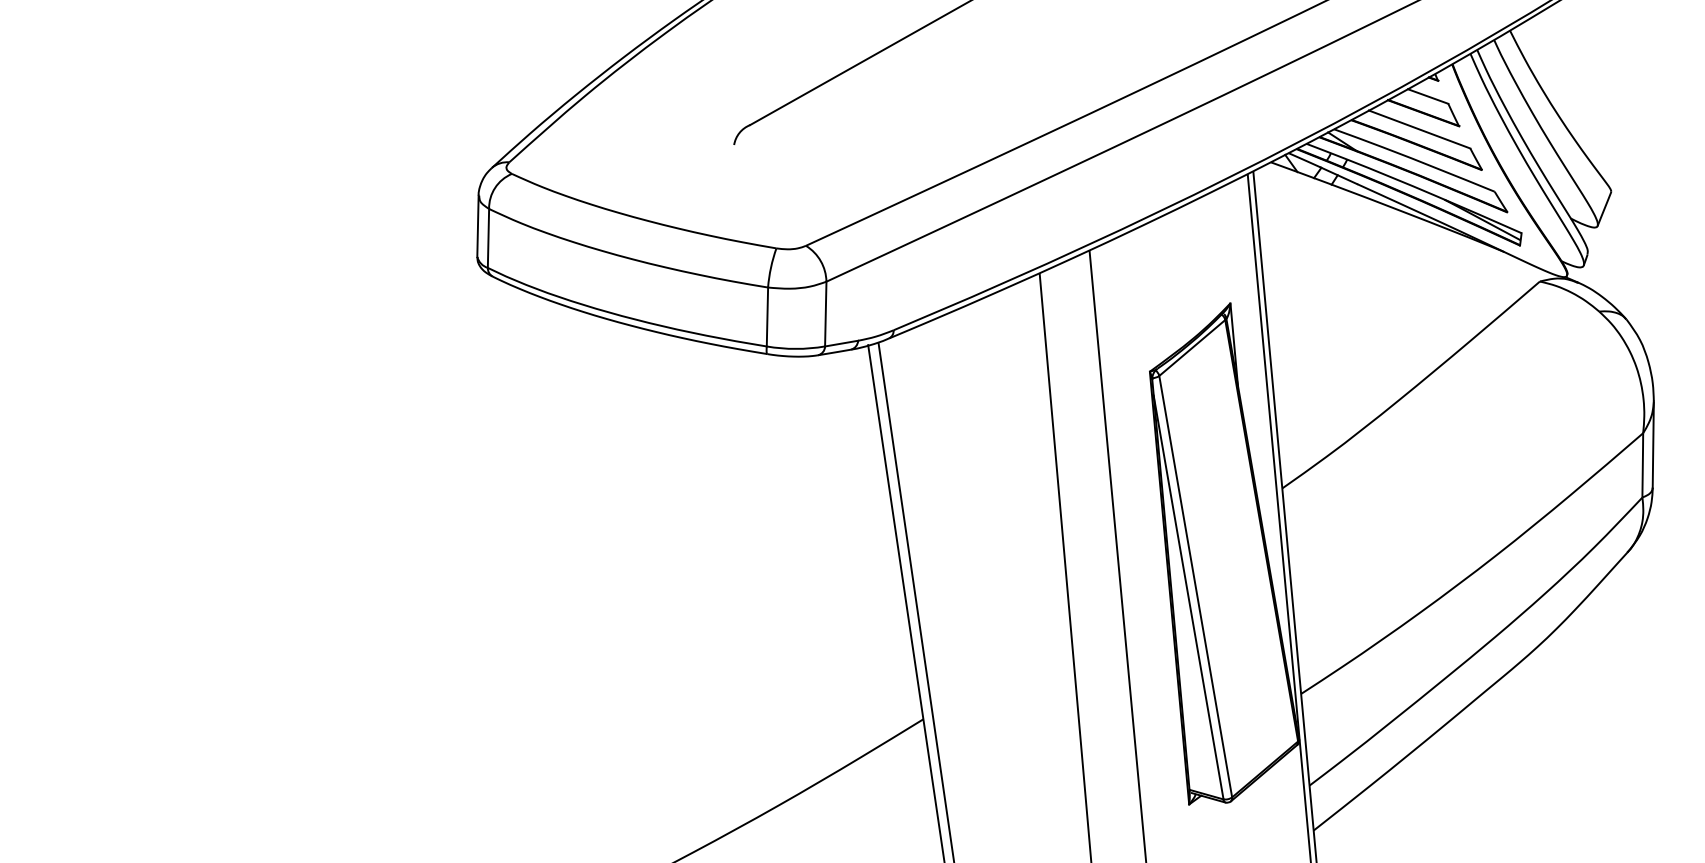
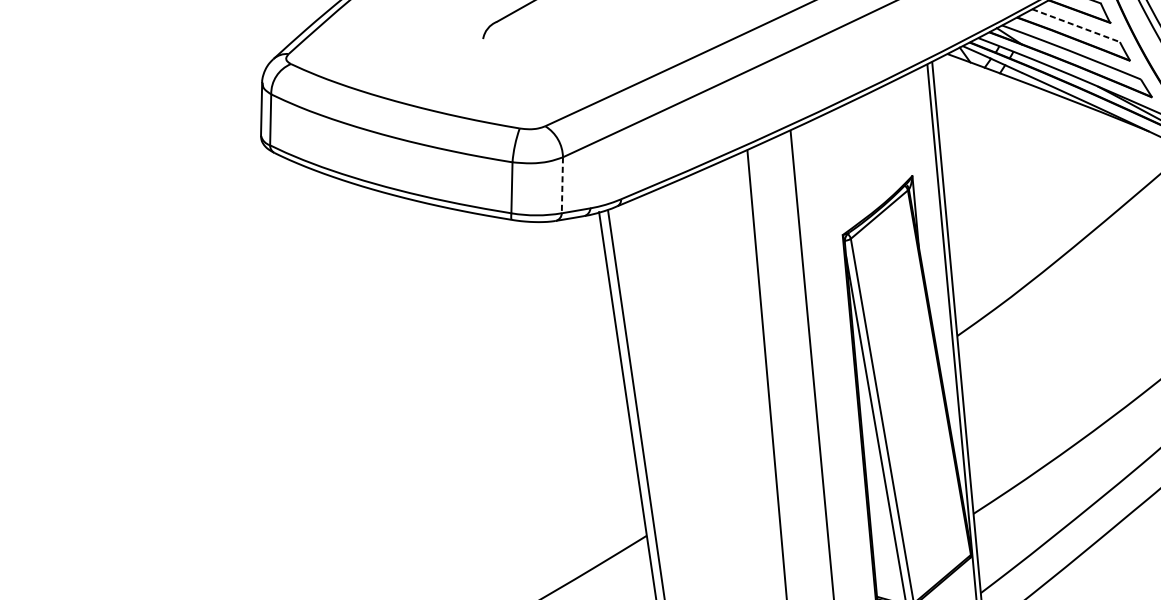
line: (1420, 129) -> (1076, 25), solid -> dashed
line: (825, 314) -> (562, 185), solid -> dashed

